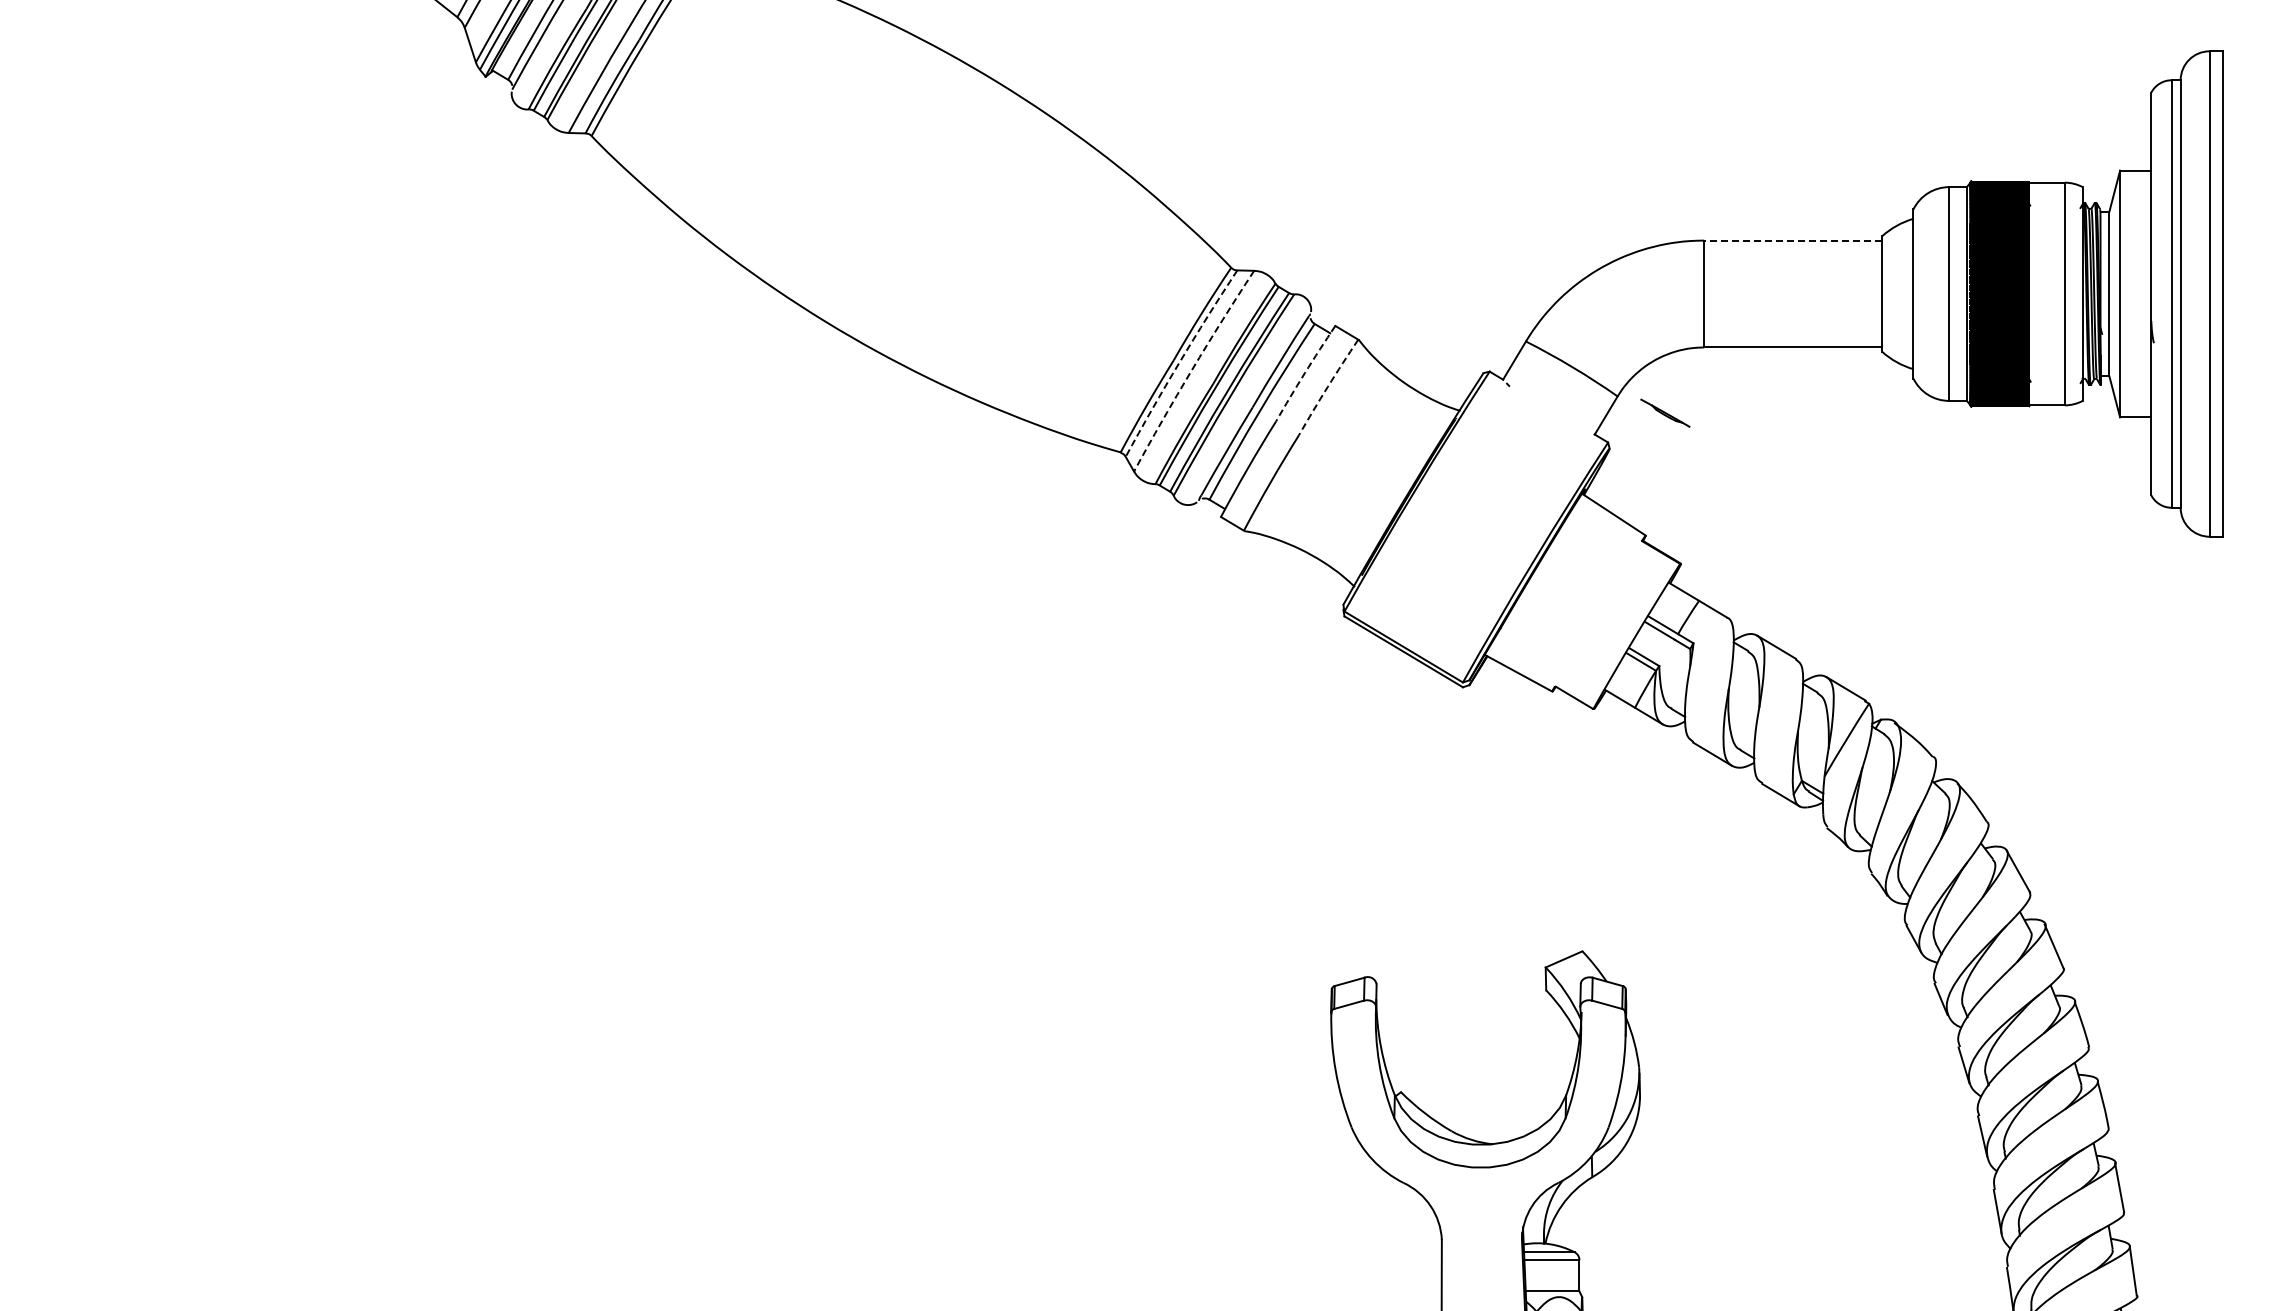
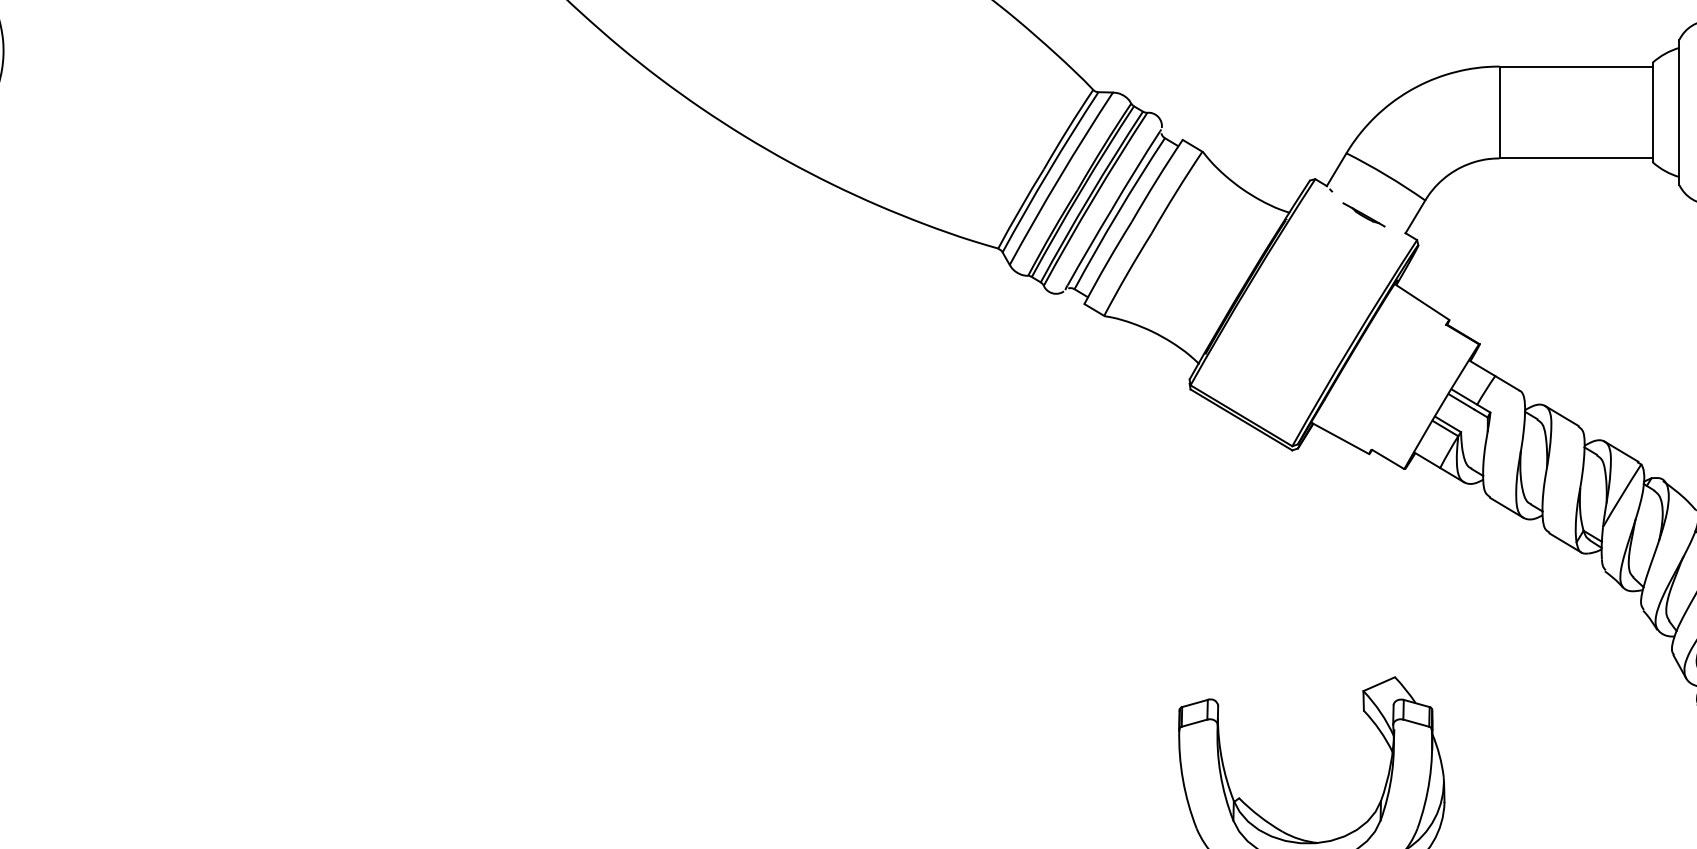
line: (1792, 240) -> (1575, 66), dashed -> solid
arc: (1179, 362) -> (1048, 171), dashed -> solid
arc: (1192, 369) -> (1059, 177), dashed -> solid
arc: (1304, 373) -> (1156, 180), dashed -> solid
arc: (1327, 386) -> (1175, 191), dashed -> solid
part: (1665, 412) -> (1364, 214), moved

